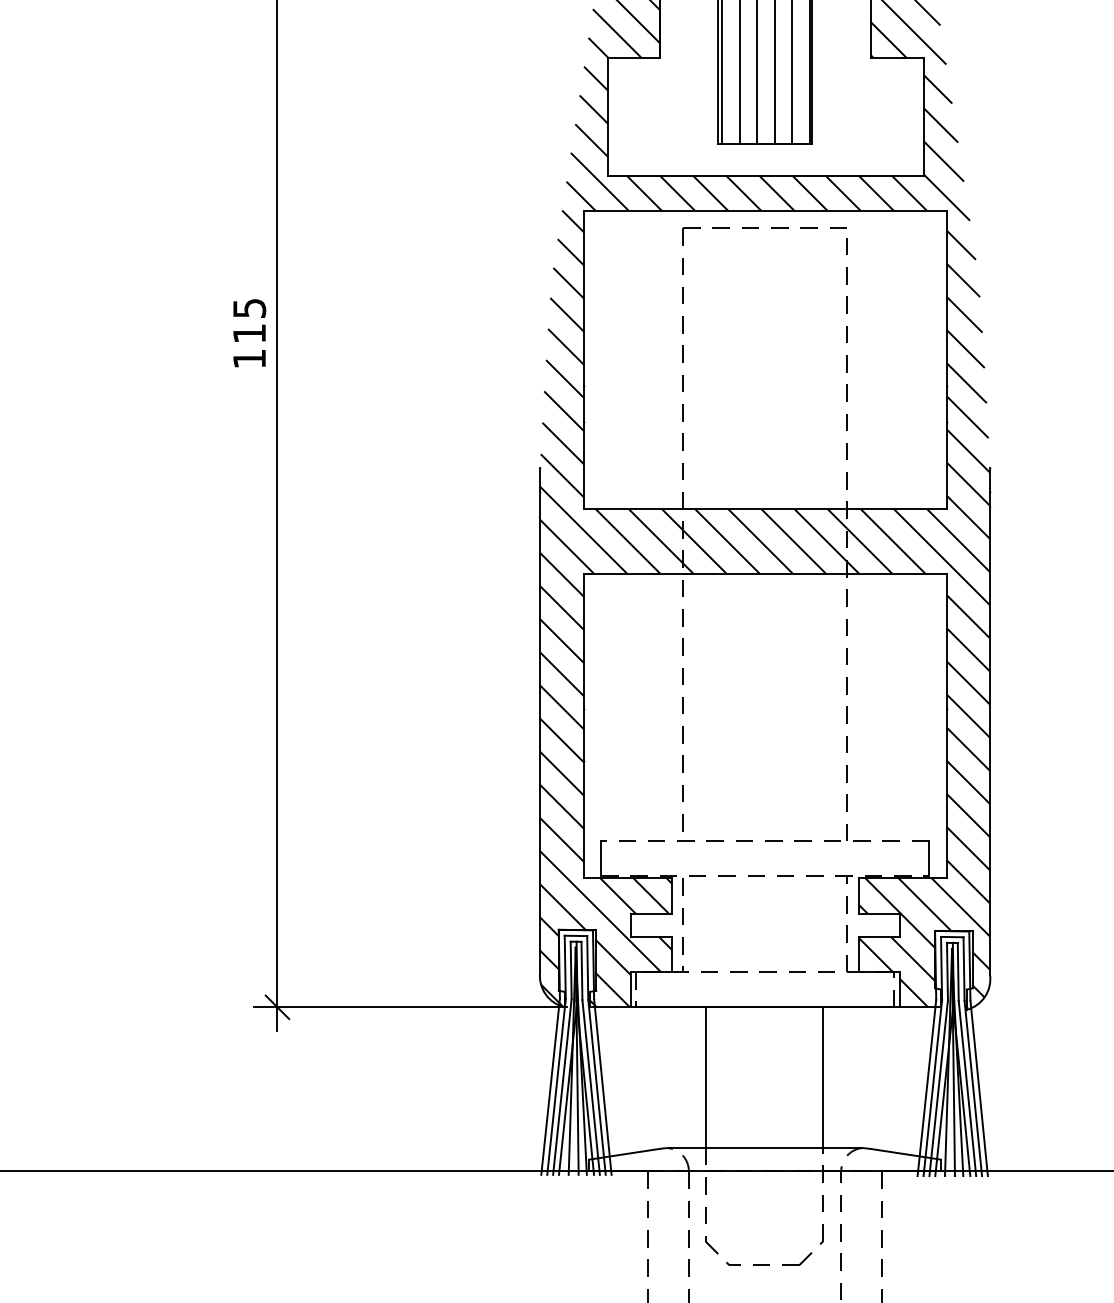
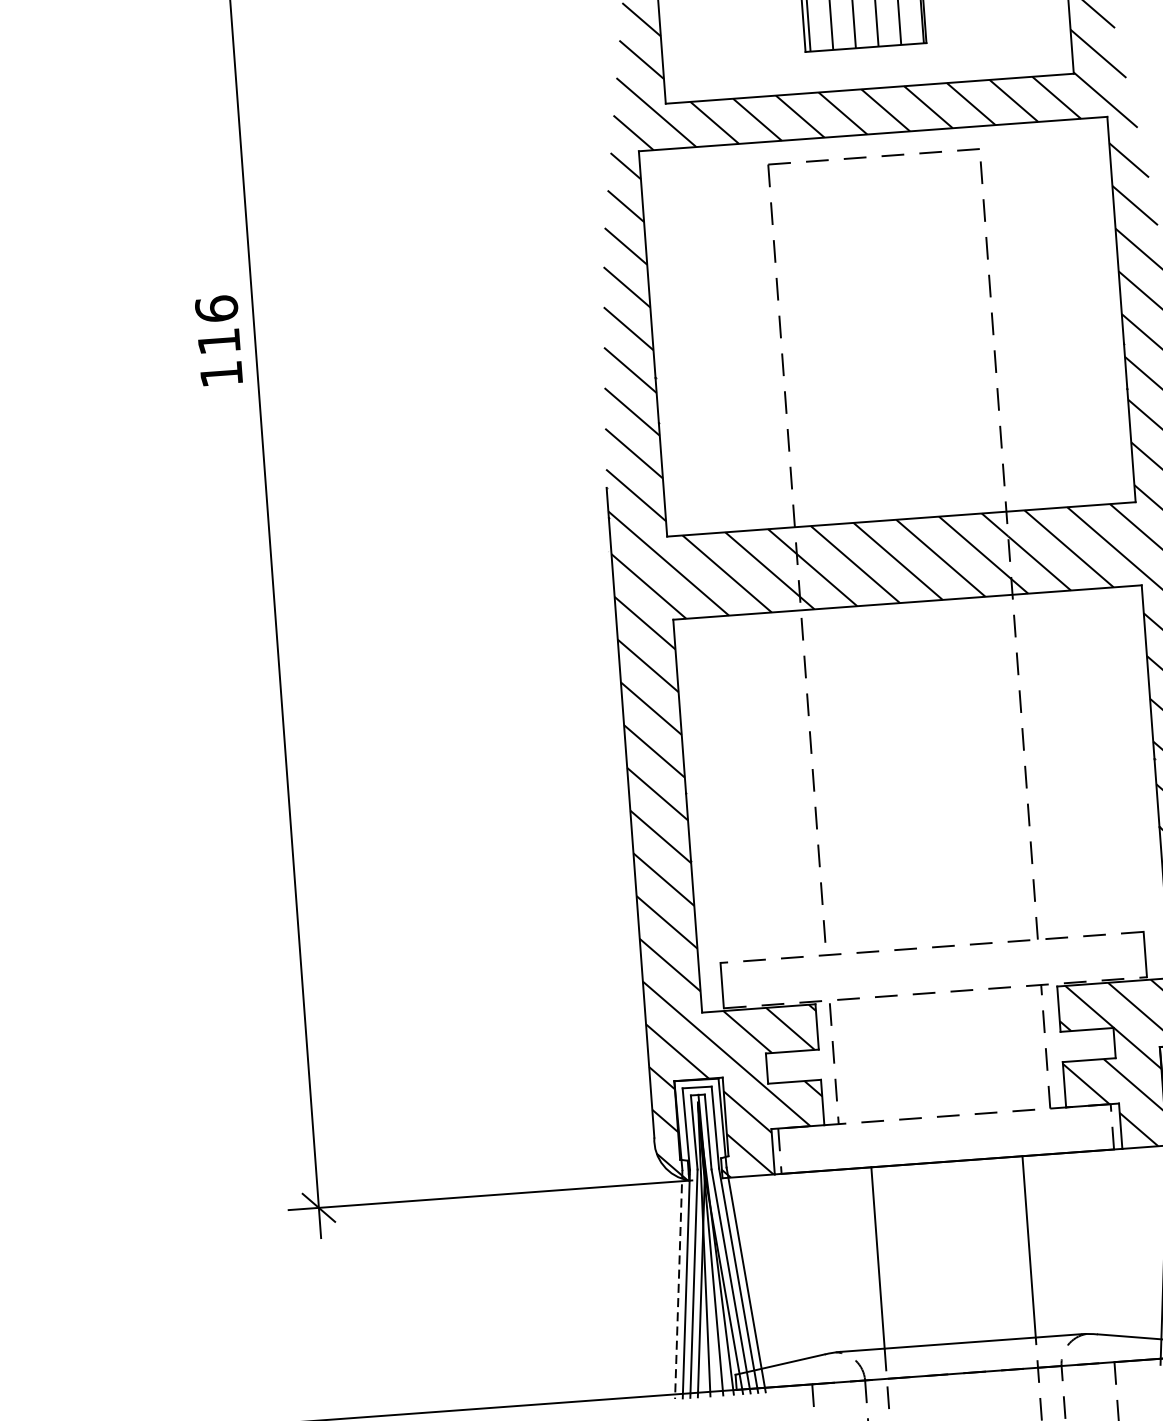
text: (249, 308) -> (216, 309), 115 -> 116
line: (550, 1086) -> (678, 1284), solid -> dashed

